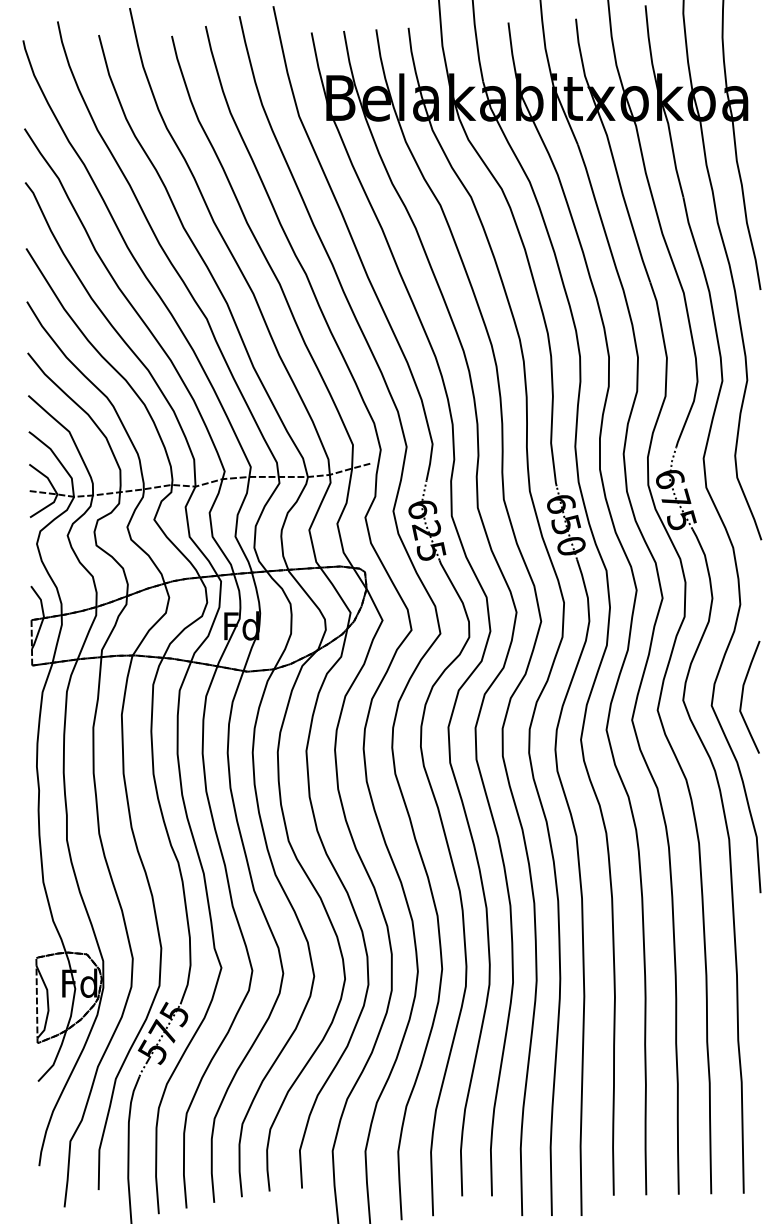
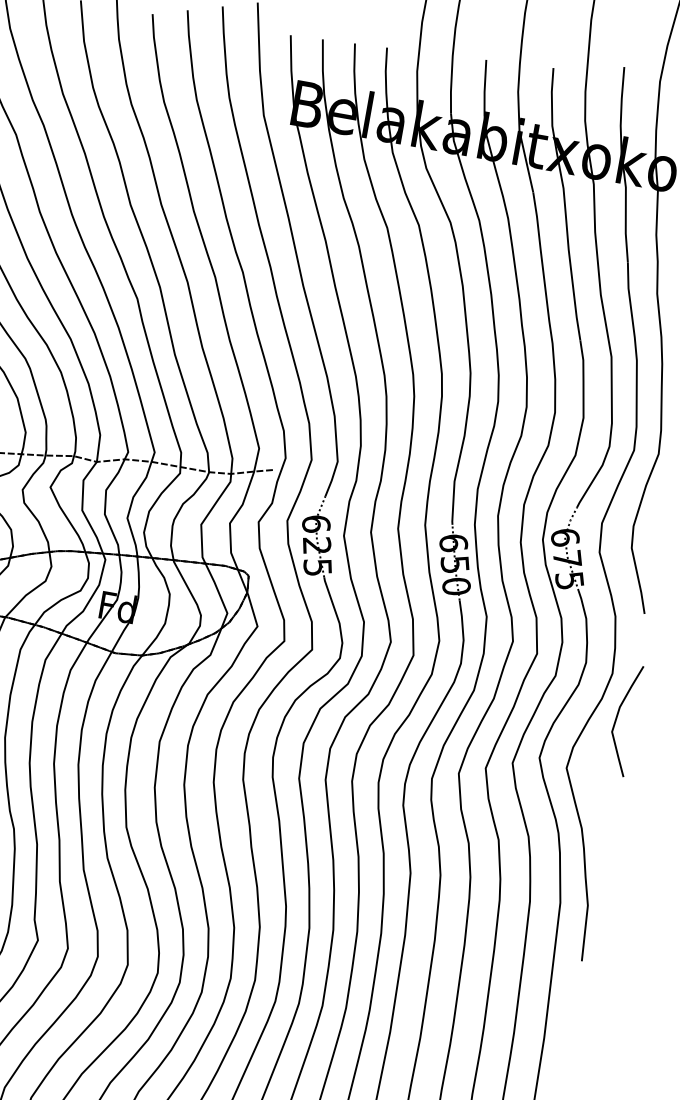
curve: (743, 695) -> (618, 717), moved

